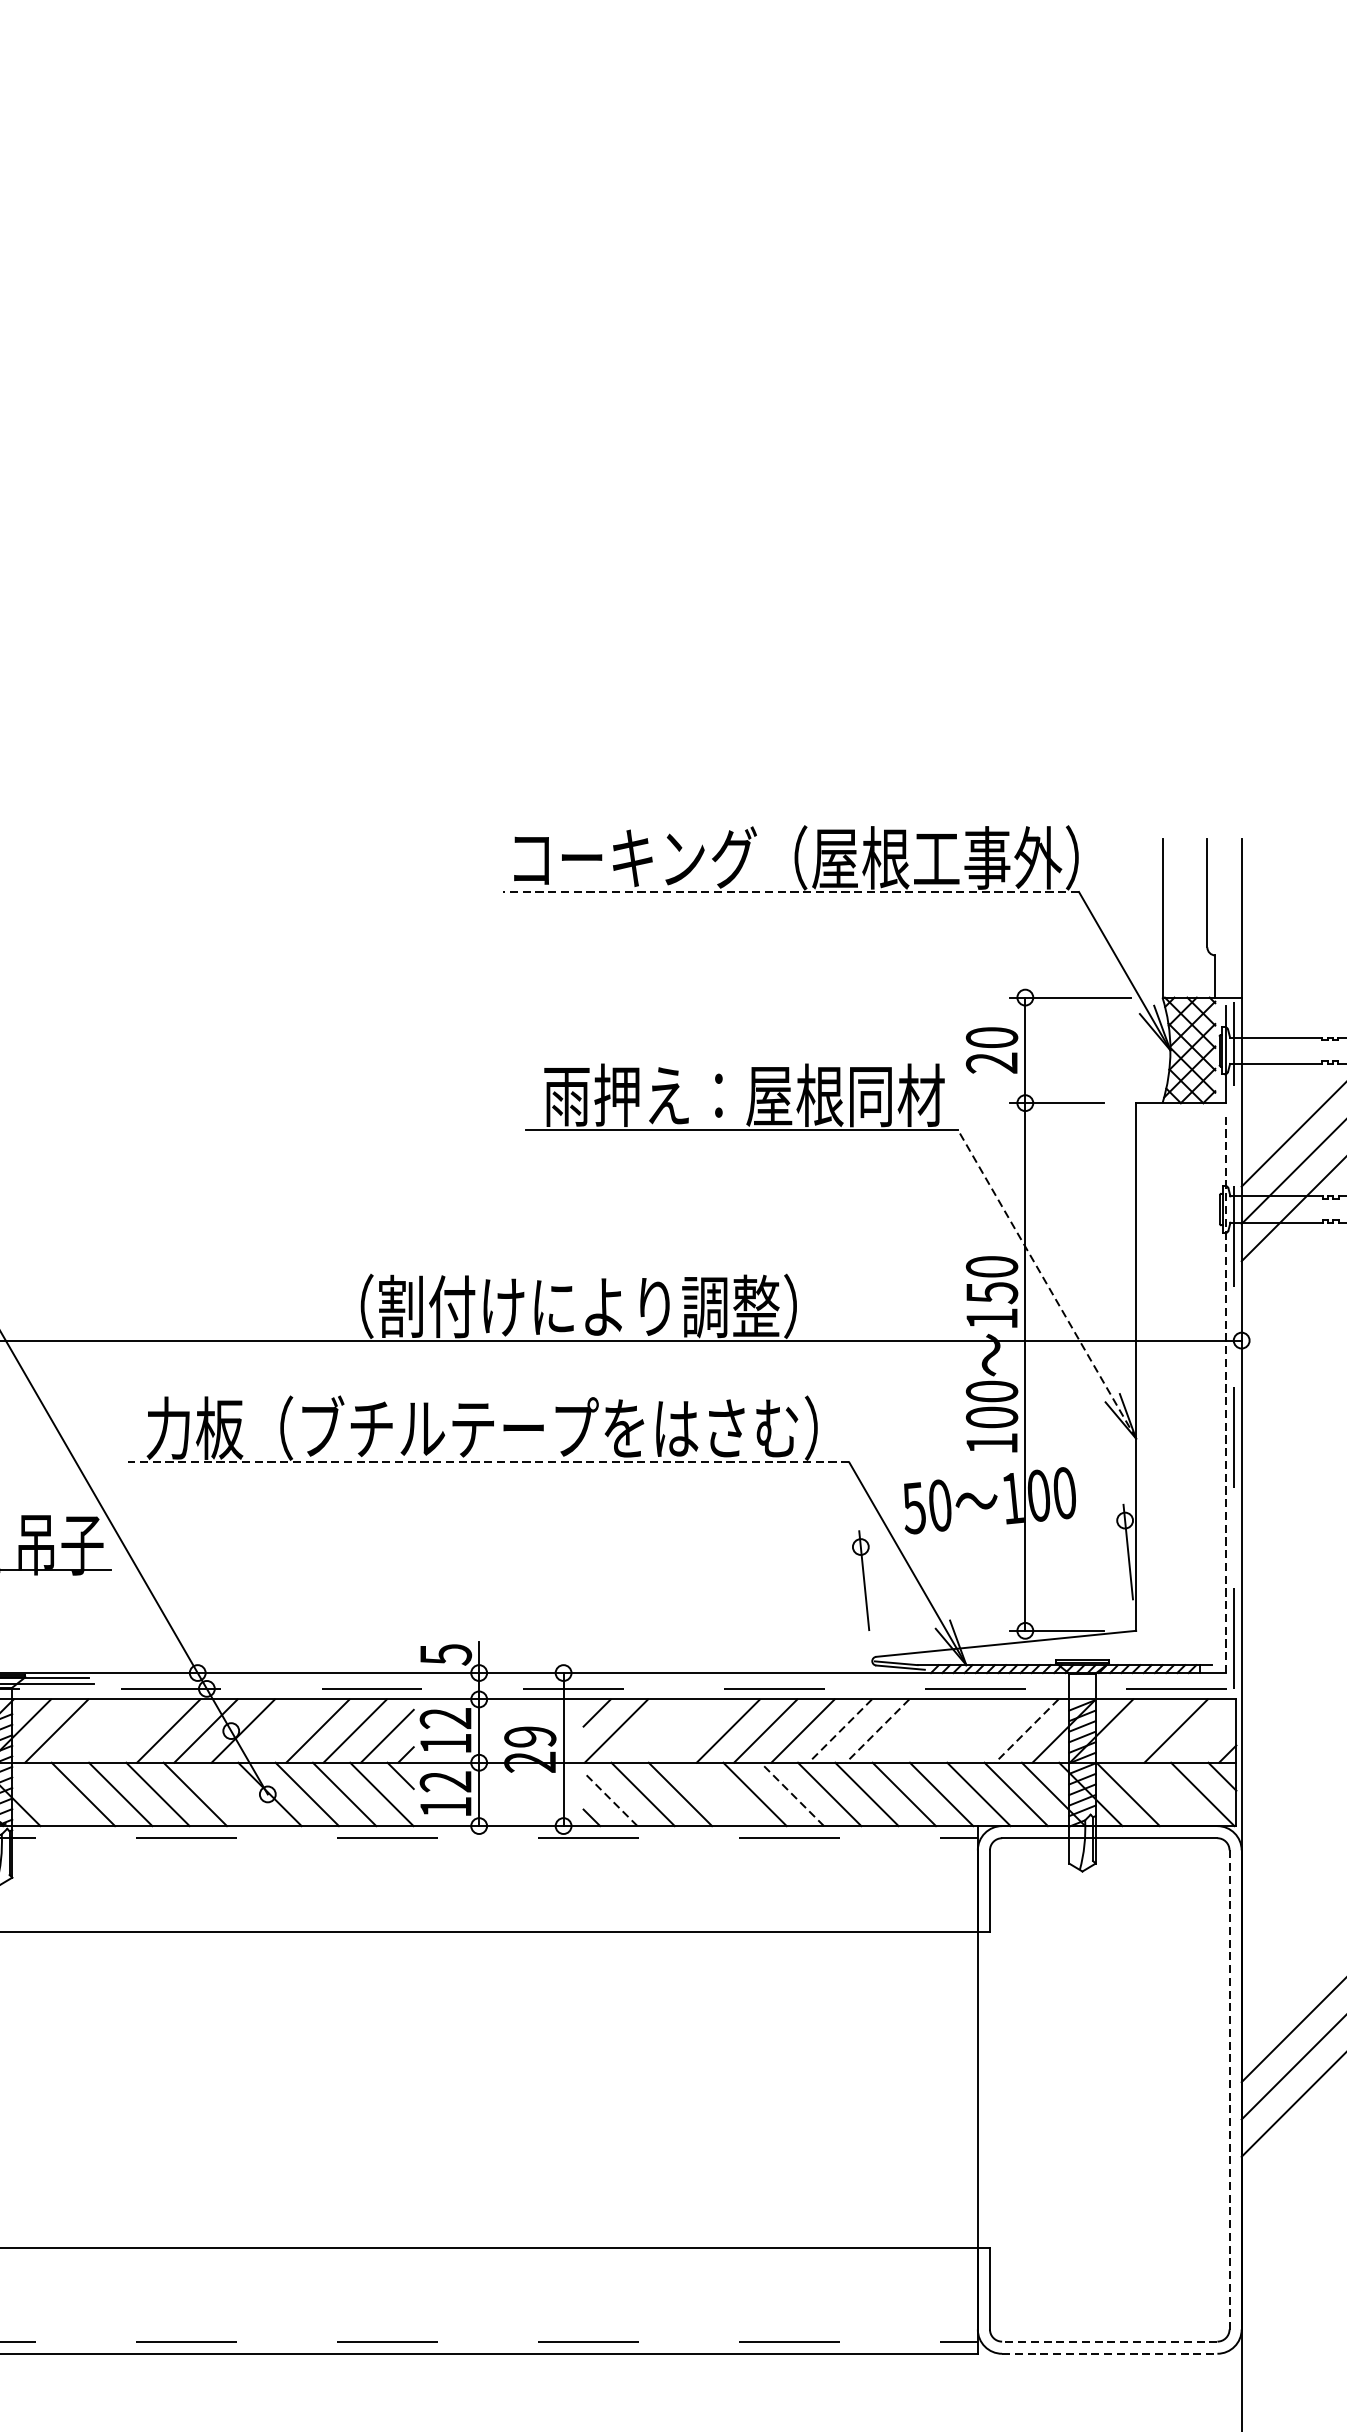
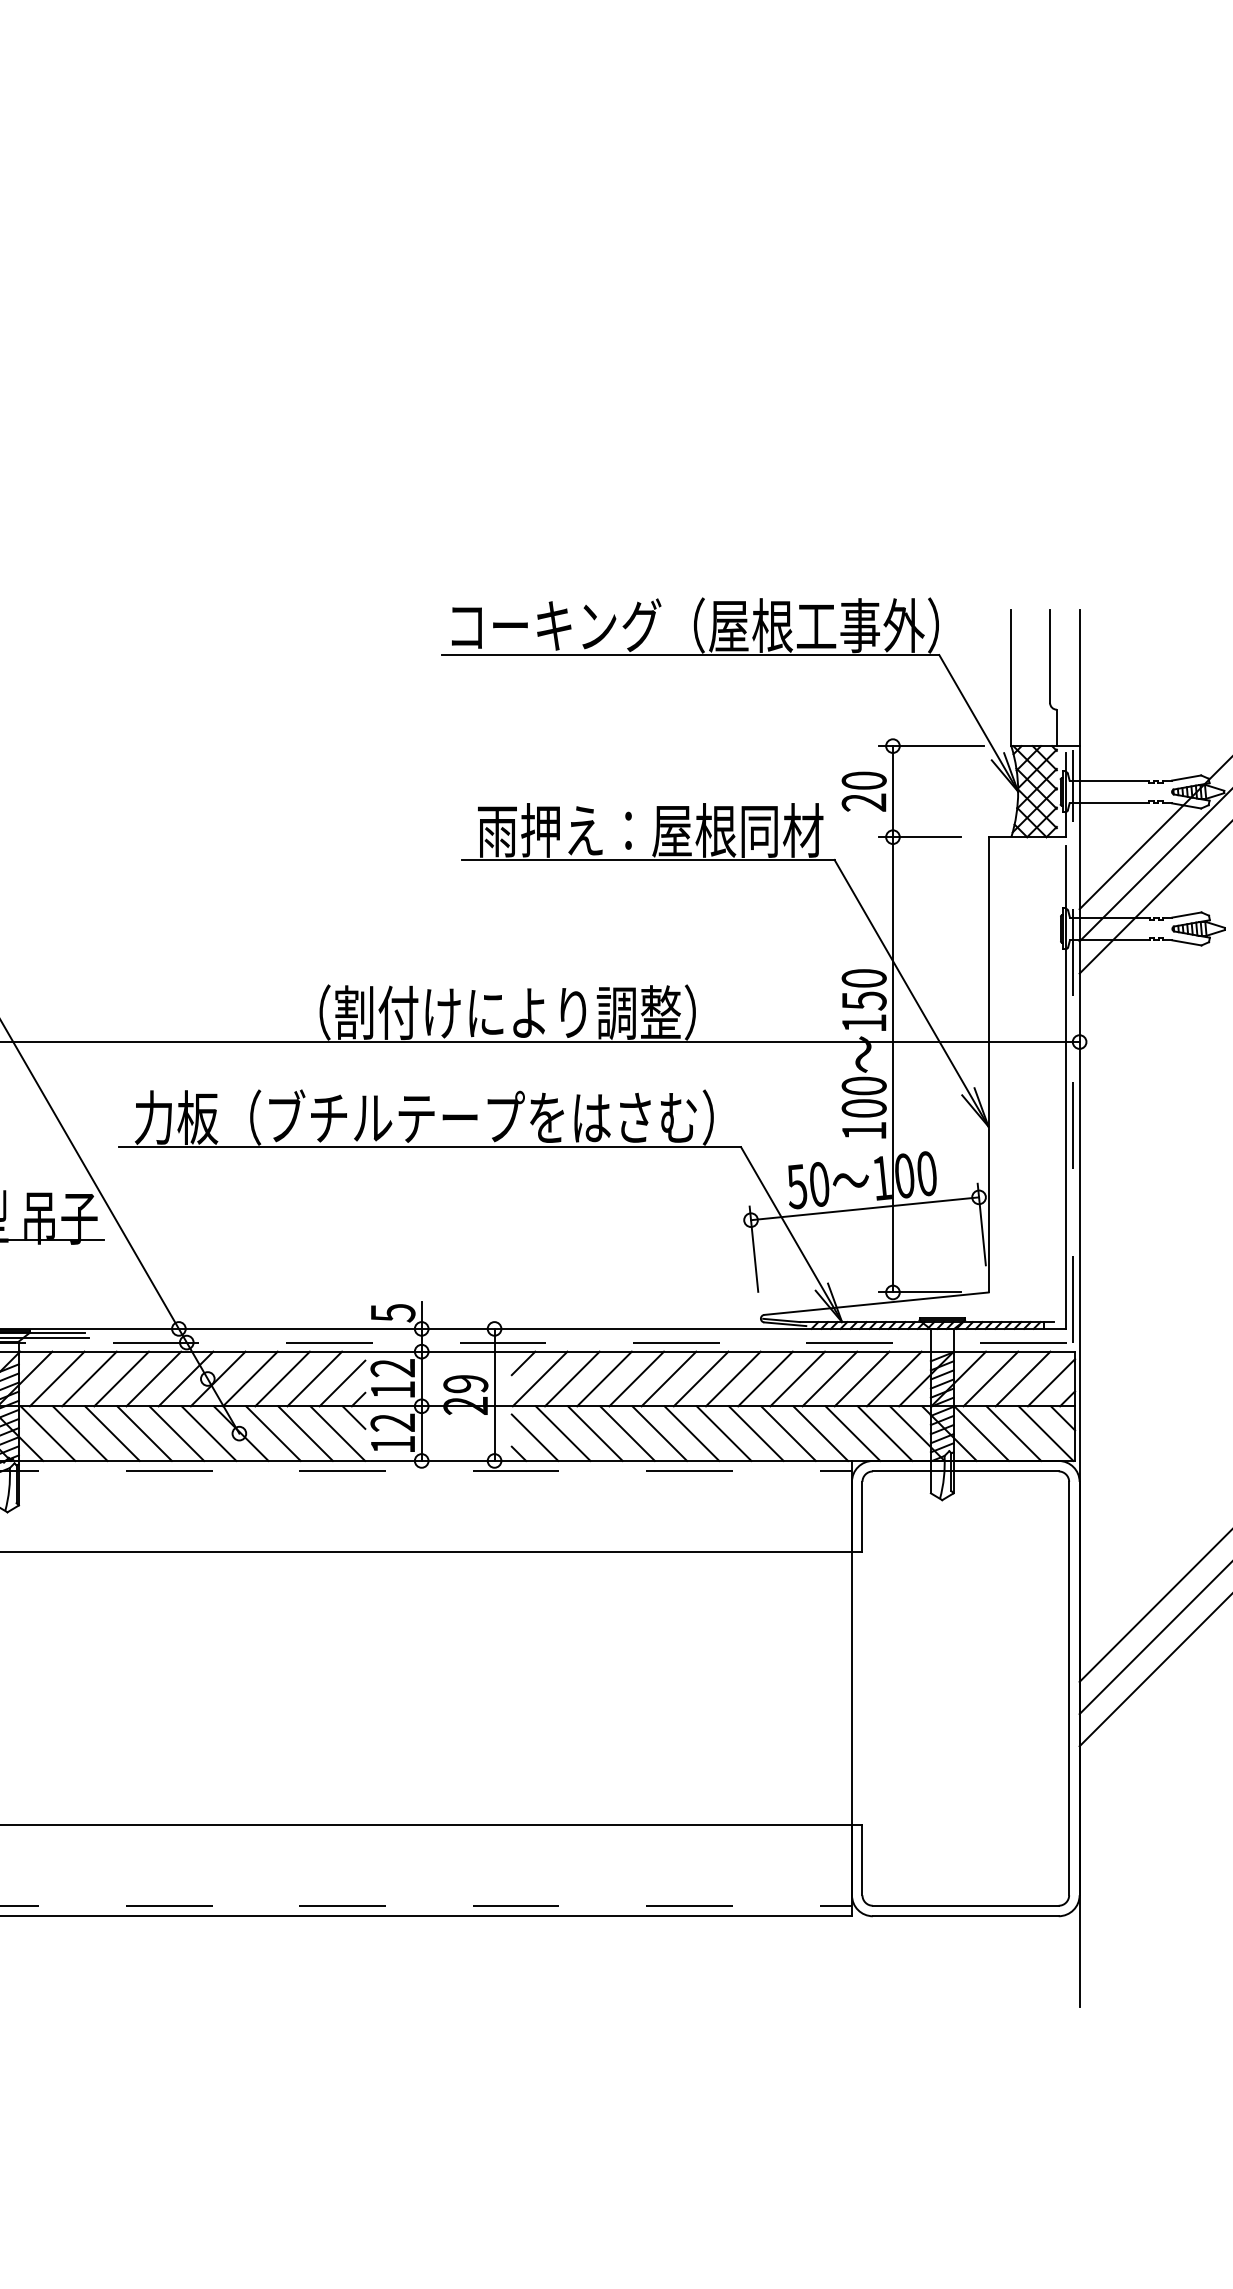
line: (790, 892) -> (690, 655), dashed -> solid
line: (1046, 1284) -> (911, 993), dashed -> solid
line: (1225, 1393) -> (1065, 1087), dashed -> solid
line: (488, 1462) -> (429, 1147), dashed -> solid
line: (993, 1533) -> (865, 1208), added
line: (94, 1730) -> (89, 1378), added
line: (131, 1730) -> (121, 1378), added
line: (280, 1730) -> (250, 1378), added
line: (653, 1730) -> (572, 1378), added
line: (691, 1730) -> (604, 1378), added
line: (914, 1730) -> (797, 1378), added
line: (951, 1730) -> (829, 1378), added
line: (988, 1730) -> (861, 1378), added
line: (1138, 1730) -> (990, 1378), added
line: (840, 1731) -> (733, 1379), dashed -> solid
line: (877, 1731) -> (765, 1379), dashed -> solid
line: (1027, 1731) -> (894, 1379), dashed -> solid
line: (1209, 1735) -> (1051, 1382), added
line: (45, 1794) -> (47, 1433), added
line: (232, 1794) -> (208, 1433), added
line: (717, 1794) -> (627, 1433), added
line: (791, 1794) -> (691, 1433), dashed -> solid
line: (1165, 1794) -> (1013, 1433), added
line: (611, 1798) -> (535, 1437), dashed -> solid
line: (1229, 2089) -> (1069, 1688), dashed -> solid
line: (1109, 2341) -> (965, 1905), dashed -> solid
line: (1109, 2354) -> (965, 1916), dashed -> solid

